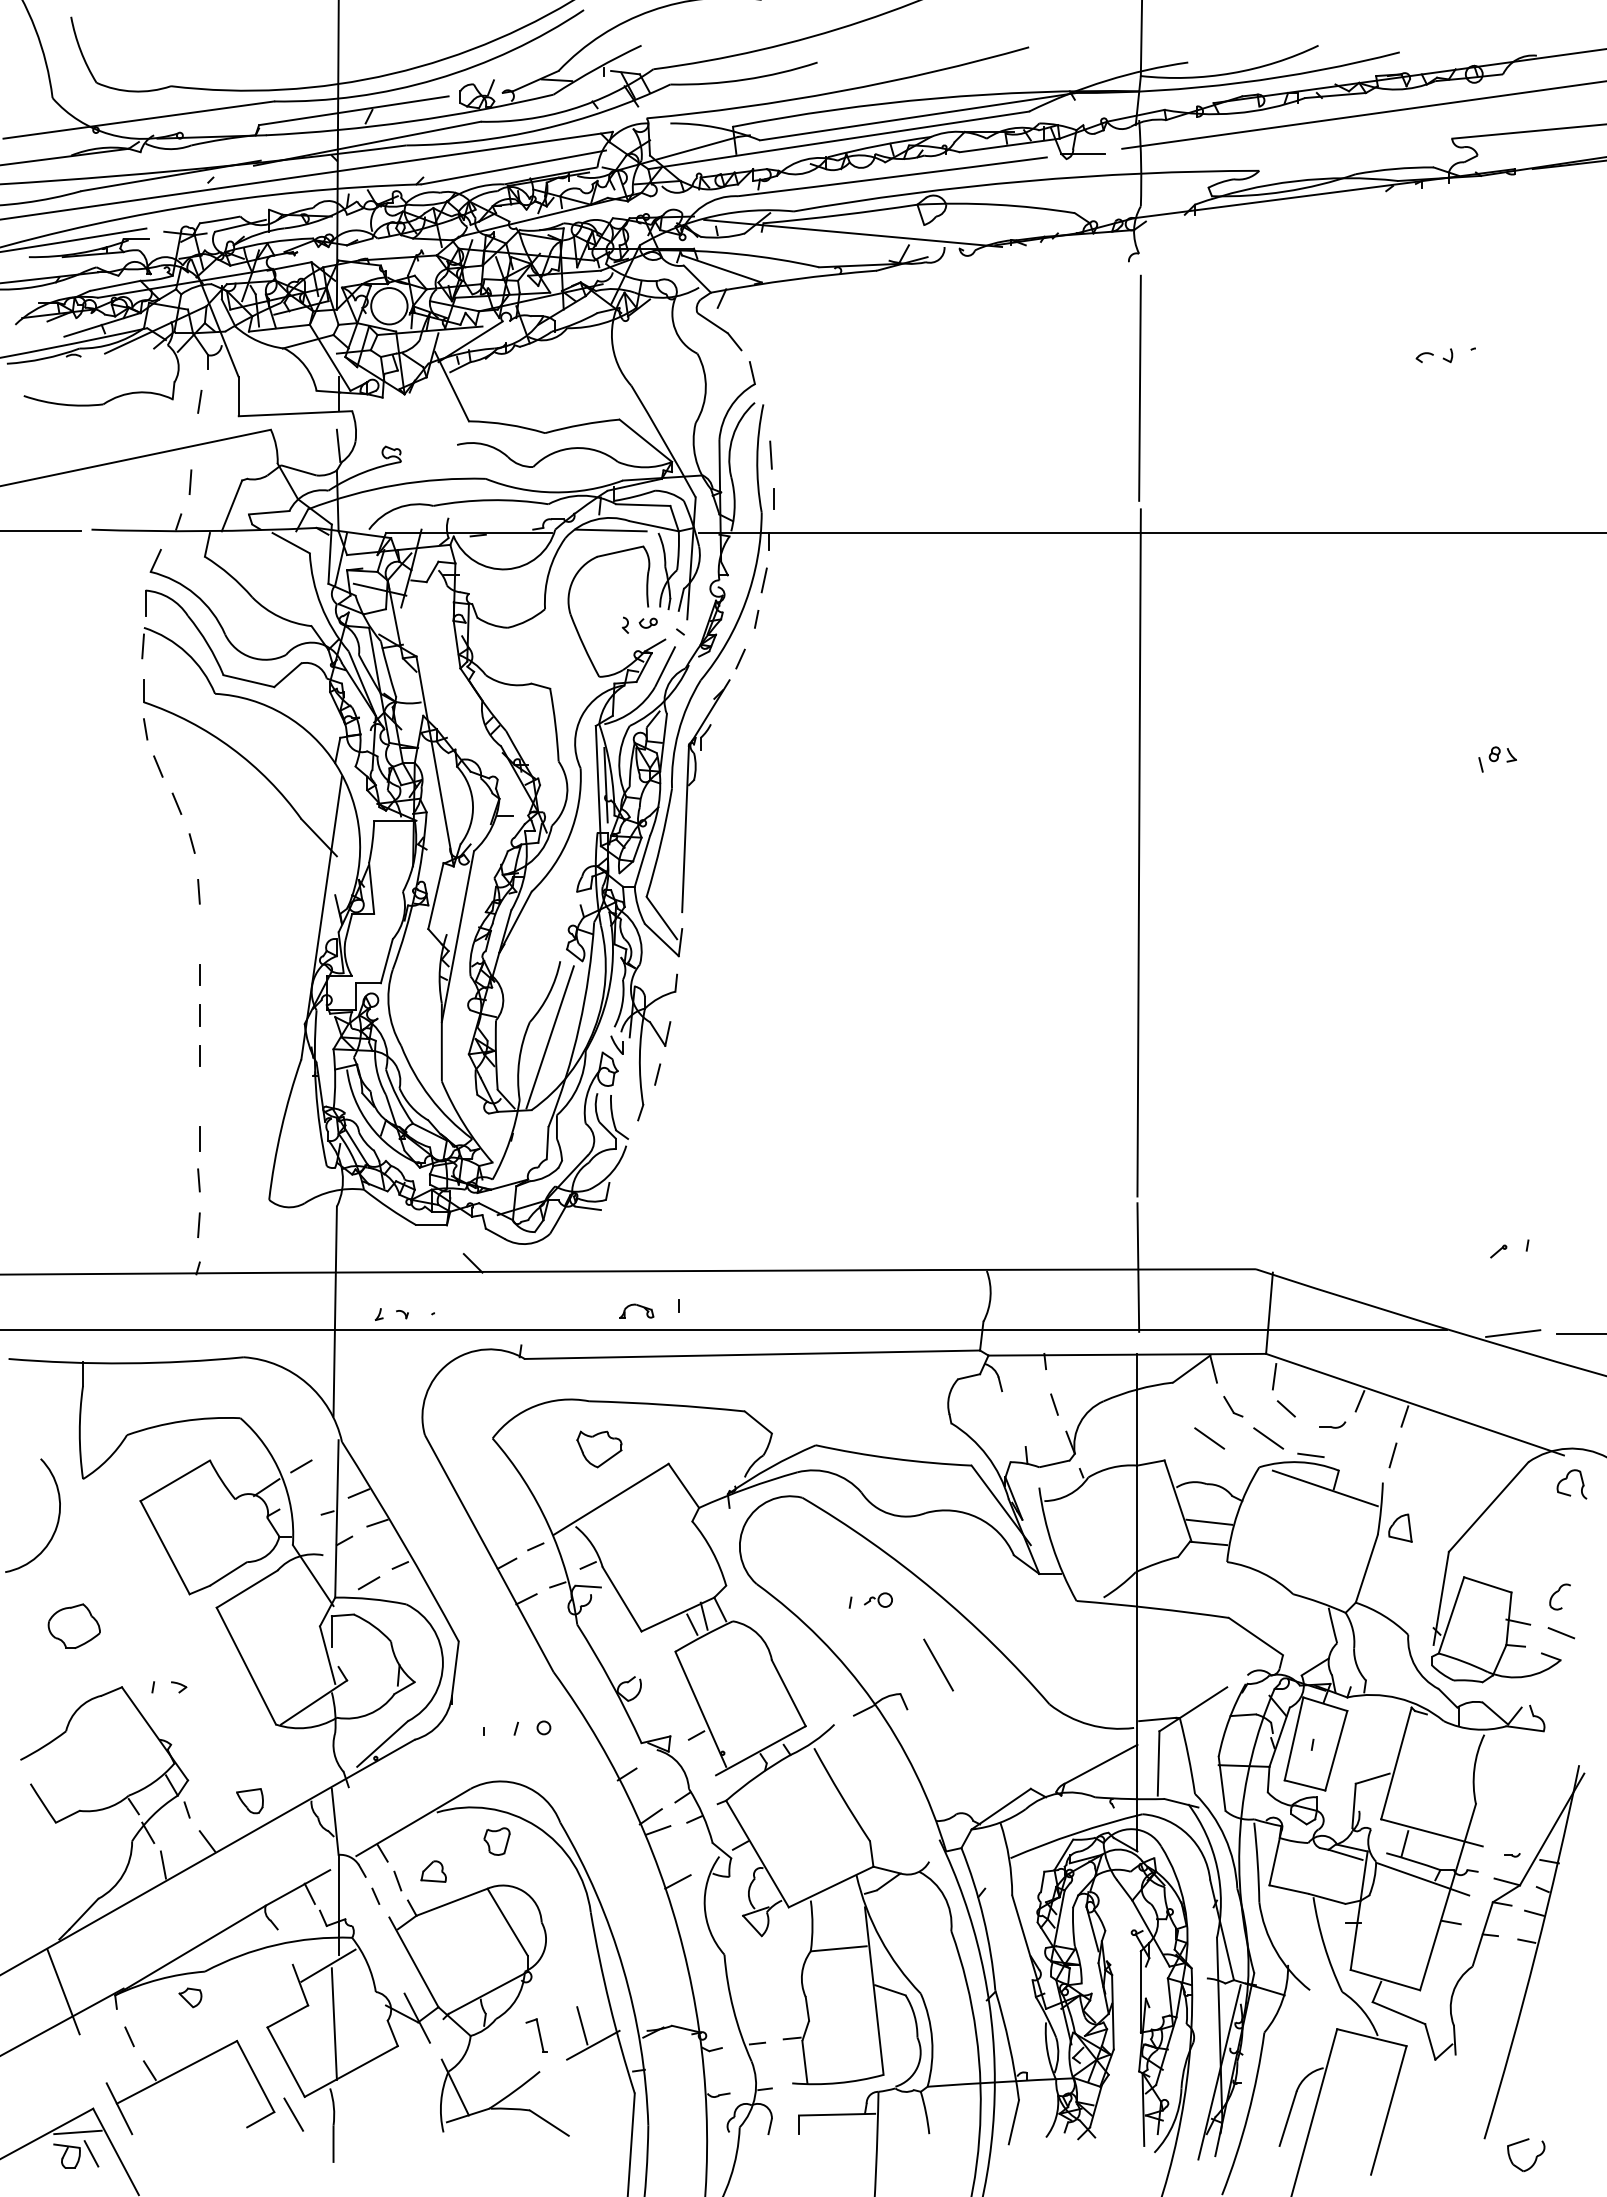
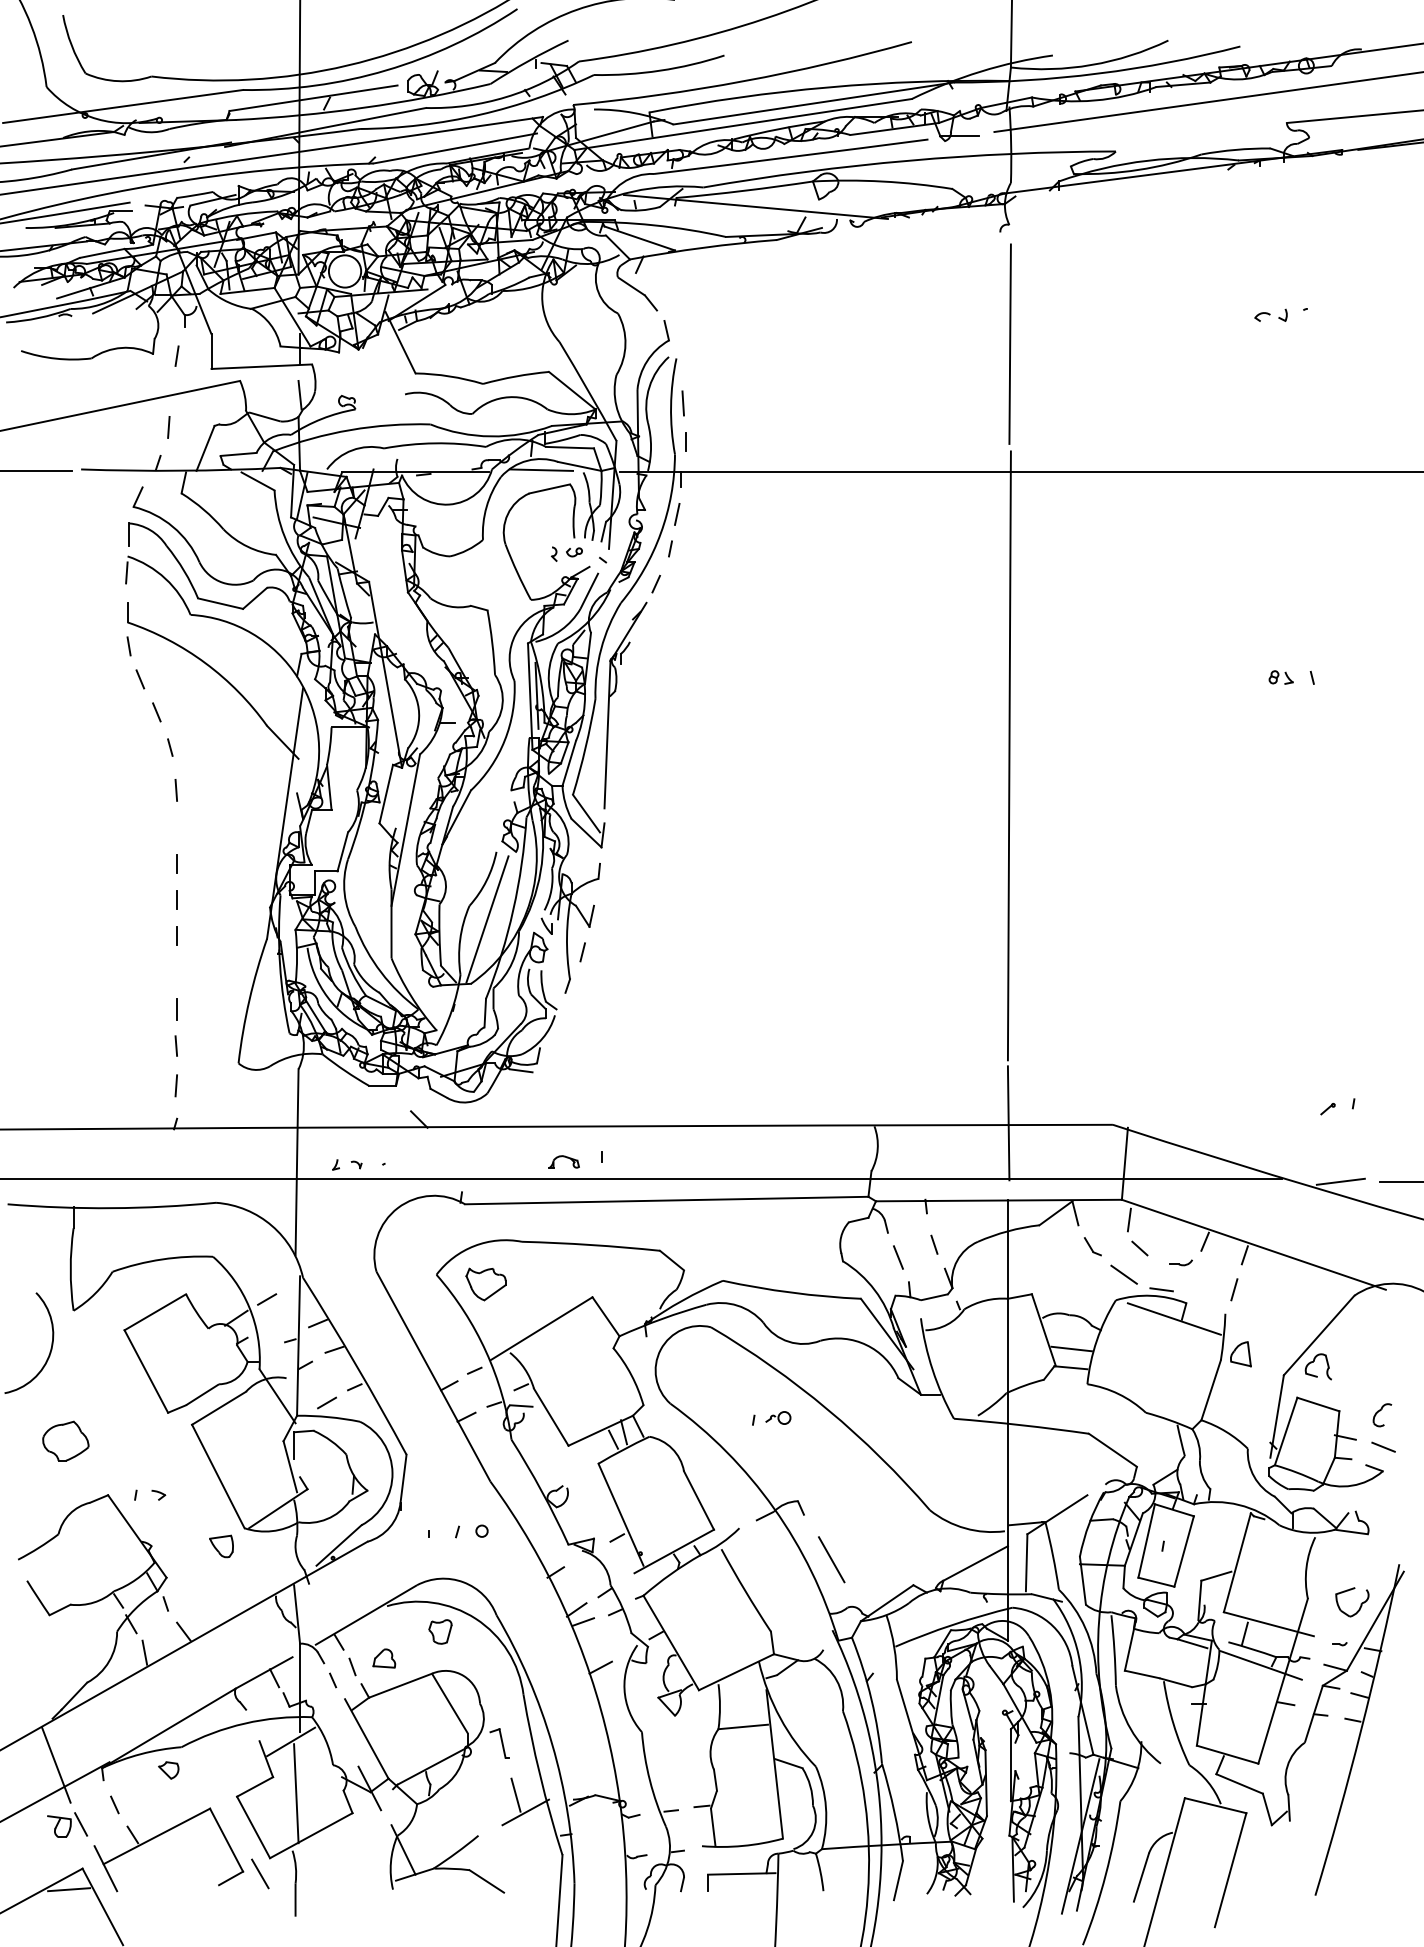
part: (1502, 754) -> (1280, 677), moved
line: (1013, 1418) -> (898, 1257), added
line: (1209, 1438) -> (1071, 1274), removed
part: (599, 1449) -> (486, 1284), moved
part: (1566, 1479) -> (1313, 1362), moved
line: (938, 1664) -> (831, 1559), moved
part: (249, 1801) -> (221, 1546), moved
part: (536, 2035) -> (499, 1743), moved
part: (76, 2154) -> (67, 1825), moved
part: (1535, 2157) -> (1360, 1604), moved

